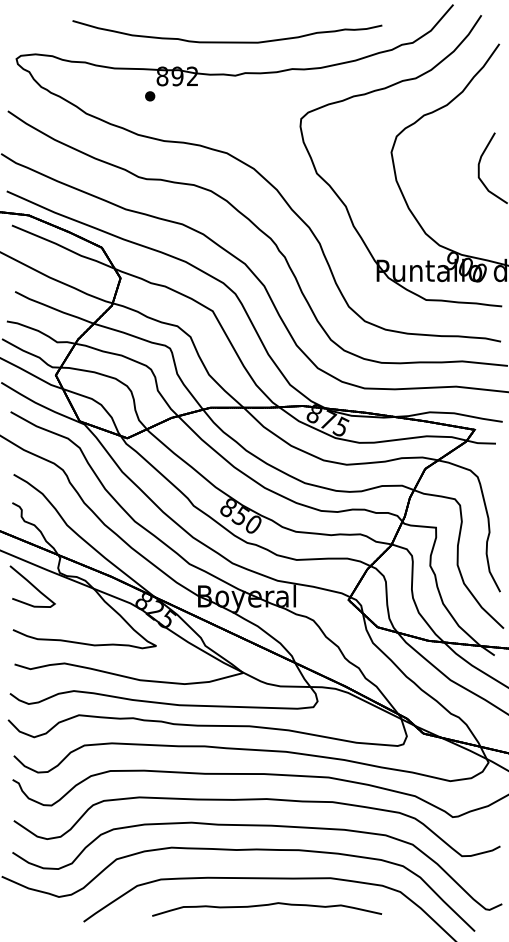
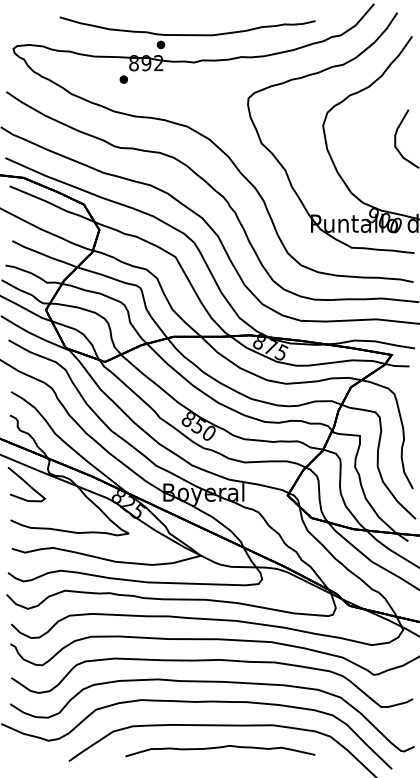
part: (195, 54) -> (161, 45), added

